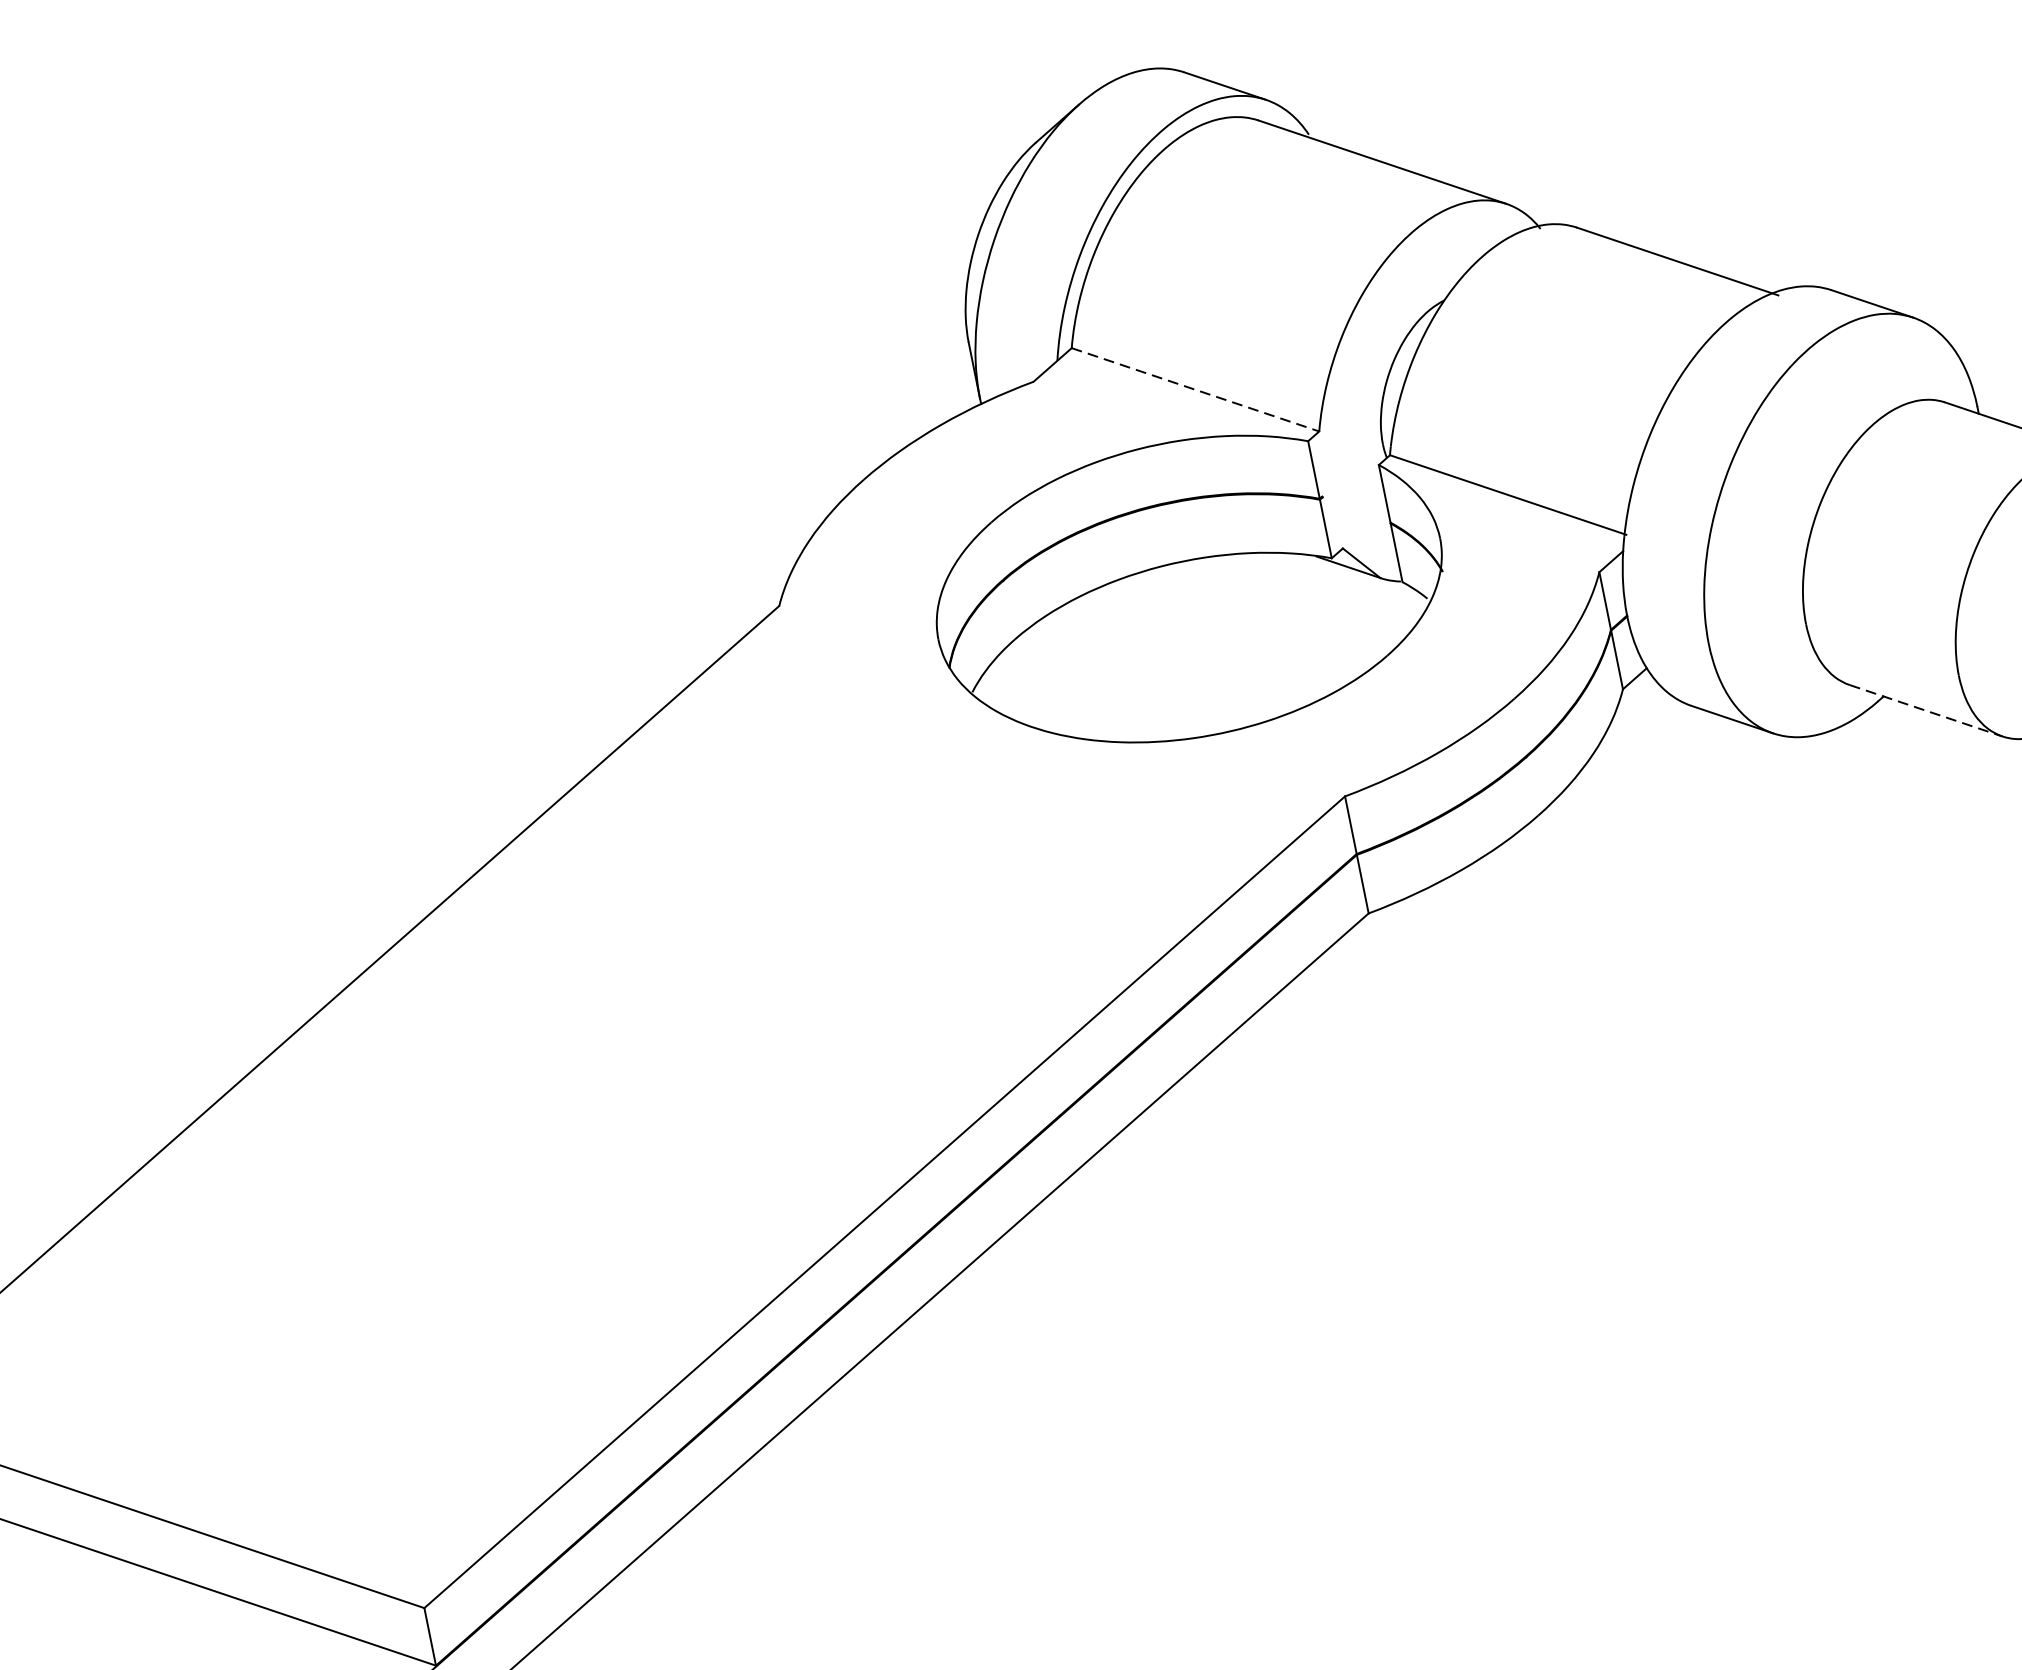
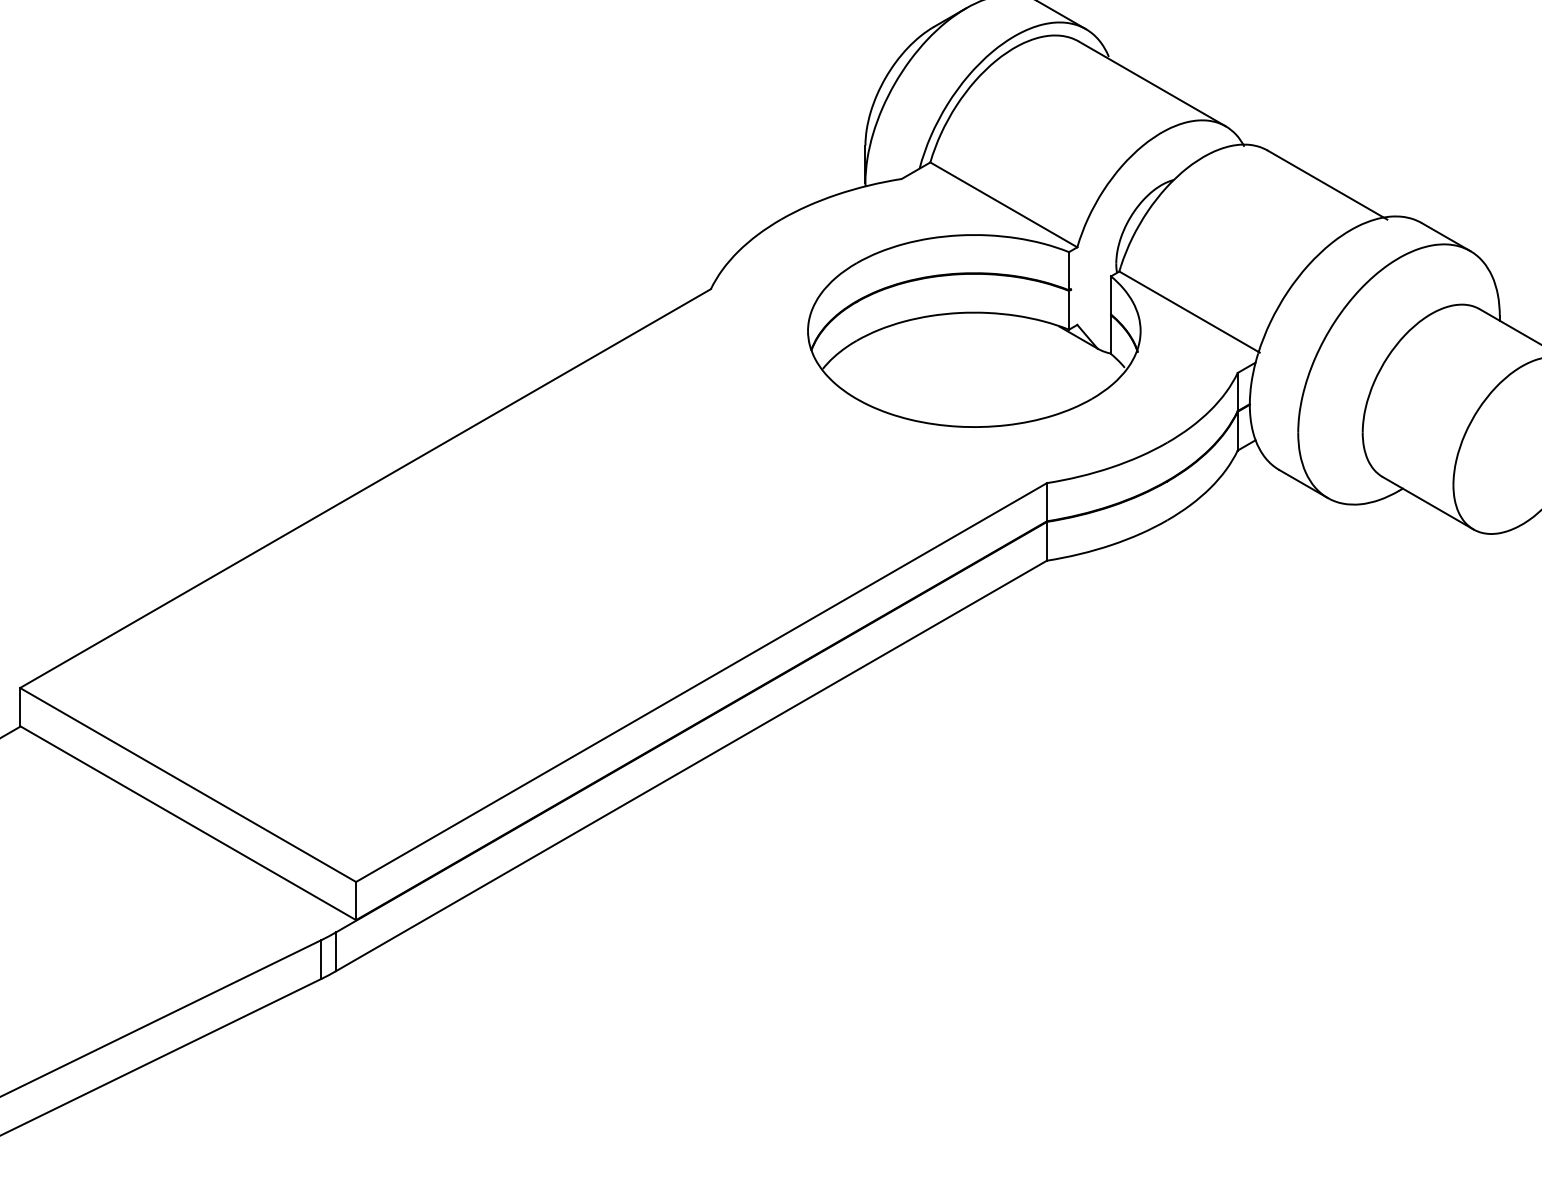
line: (1194, 389) -> (1003, 204), dashed -> solid
line: (1926, 711) -> (1428, 503), dashed -> solid

